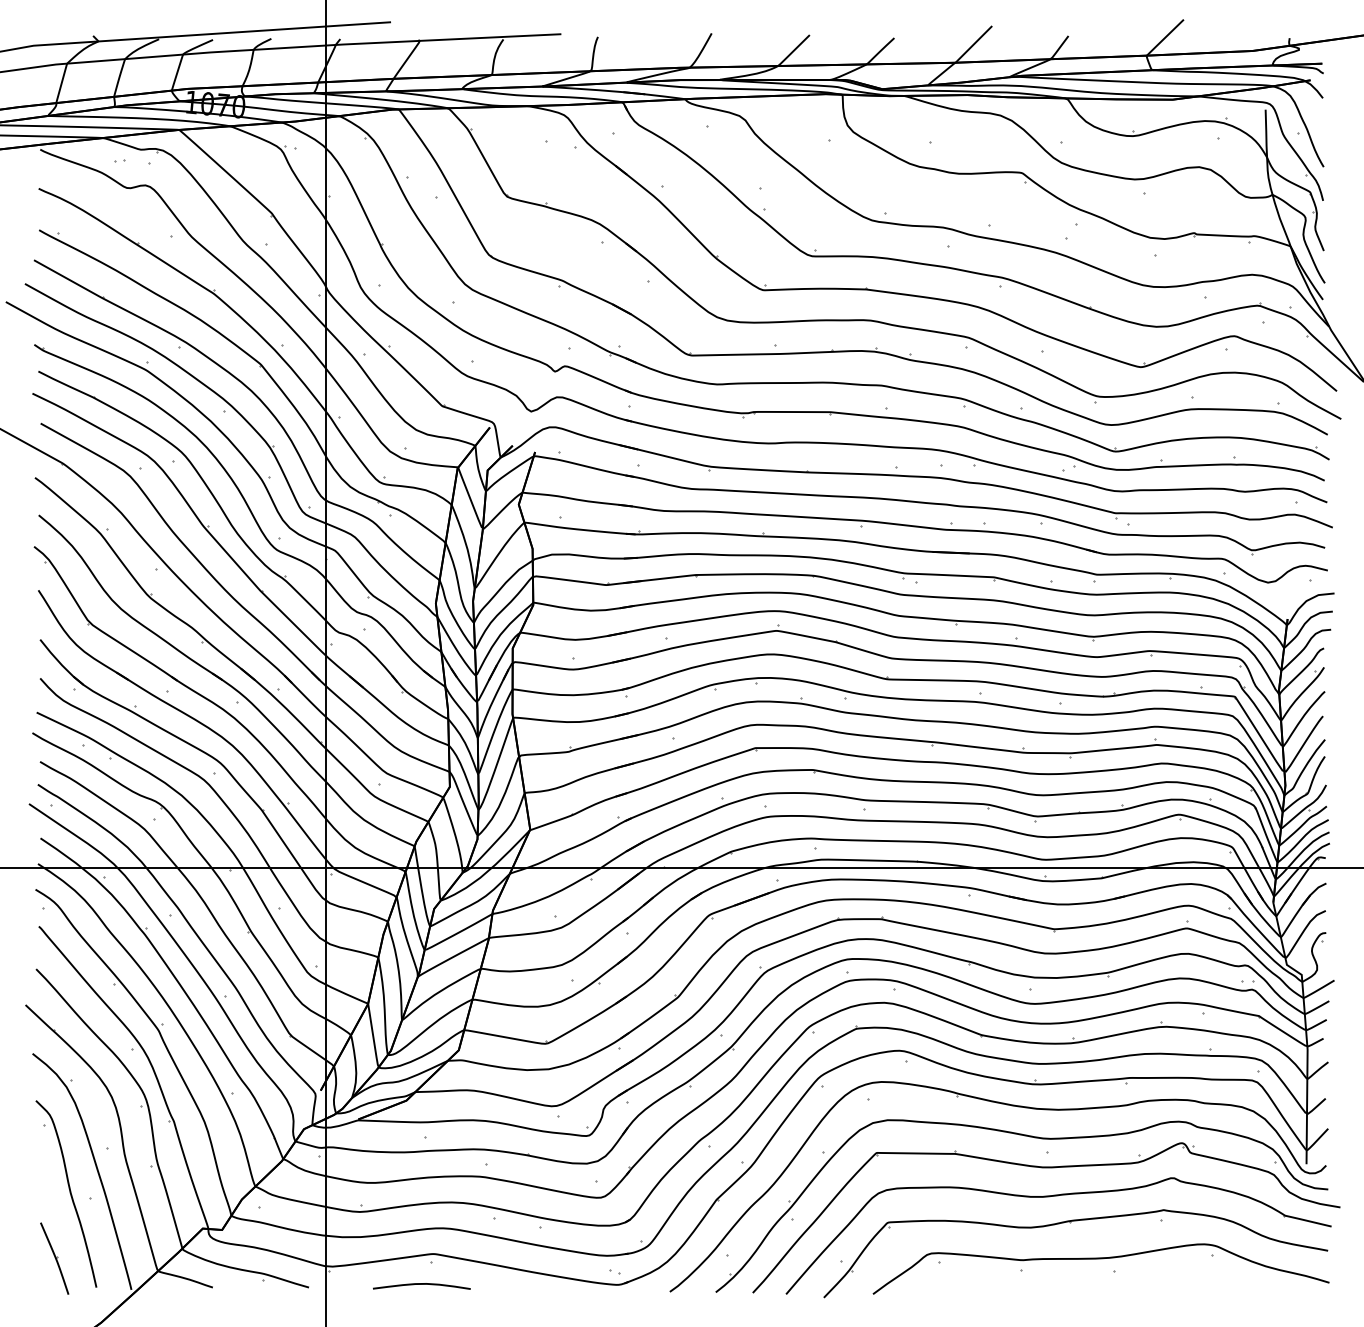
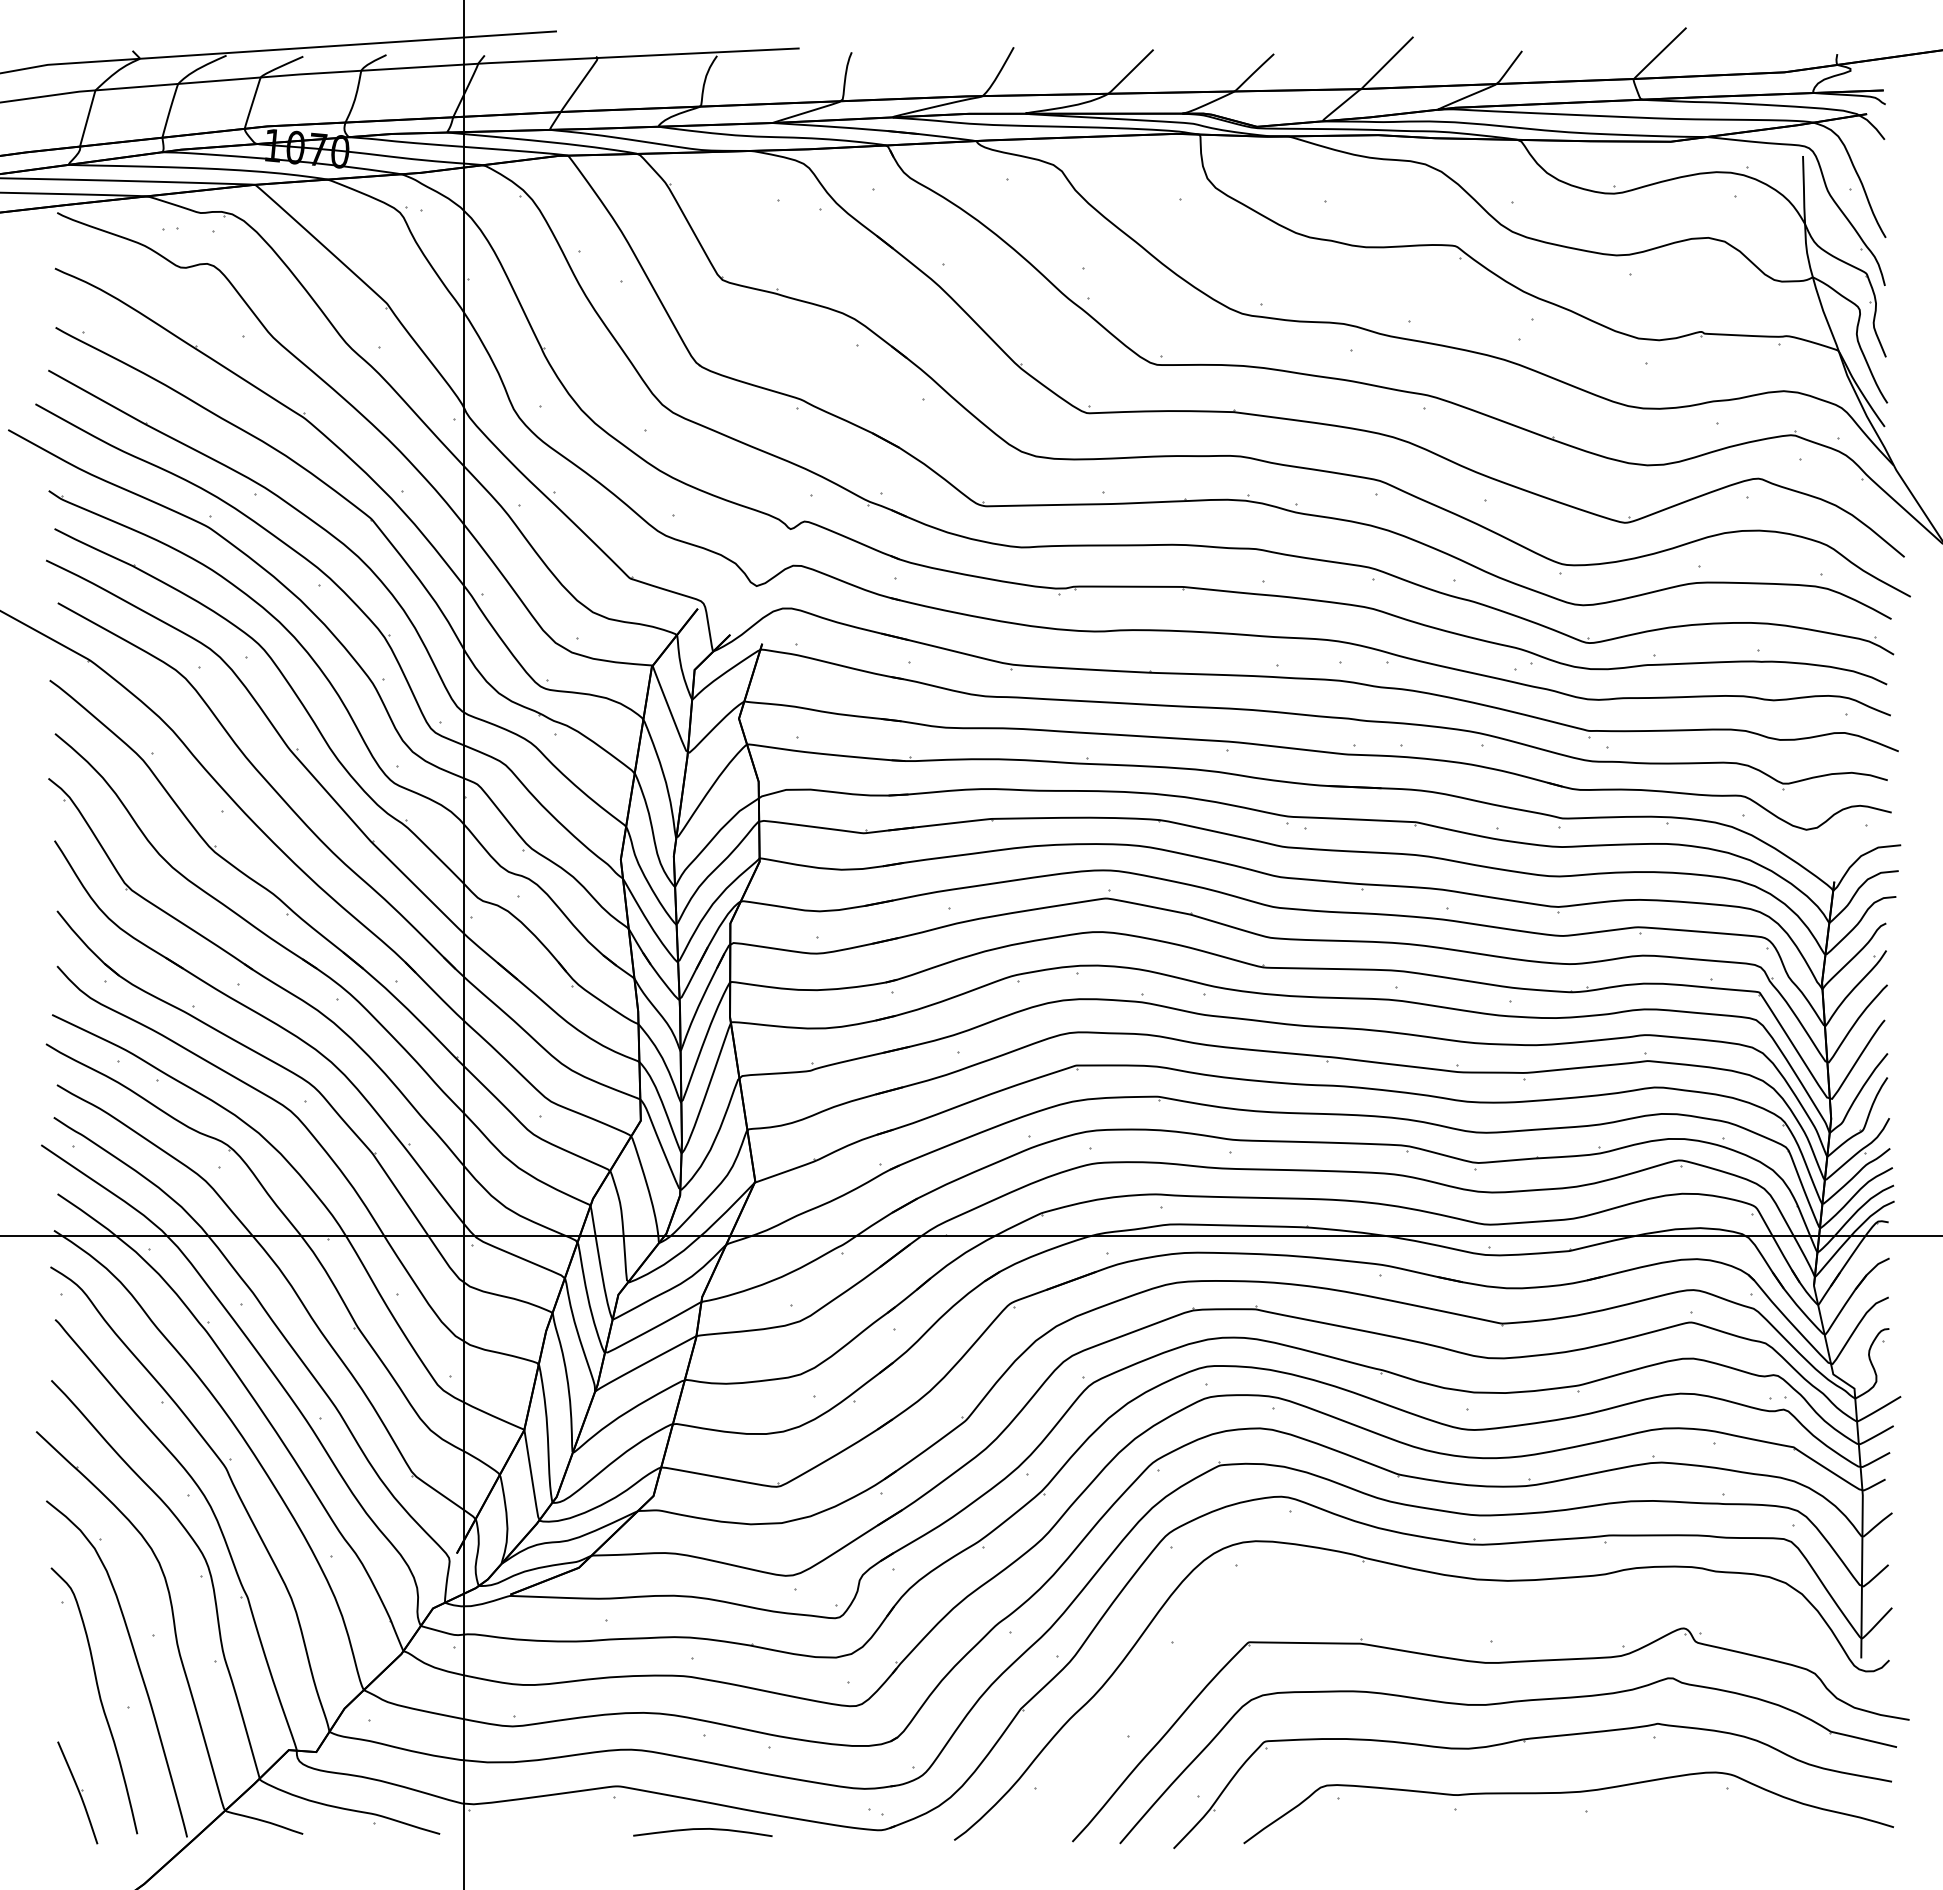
part: (1032, 1137) -> (1470, 1620), removed
curve: (421, 1284) -> (702, 1829), moved

